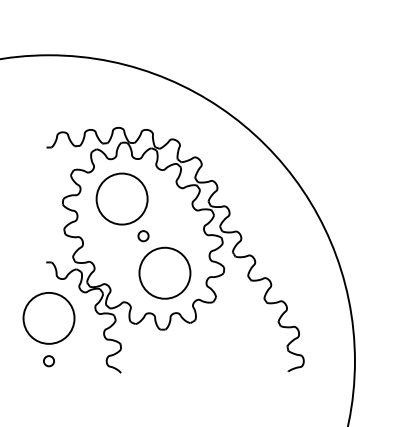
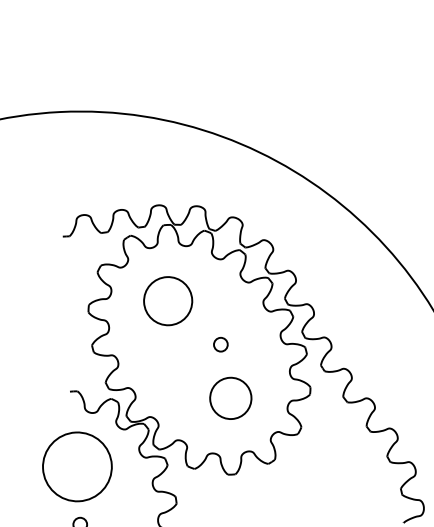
circle: (121, 198) -> (167, 300), size x0.7
circle: (143, 236) -> (220, 345), moved
circle: (164, 272) -> (230, 397), size x0.6

